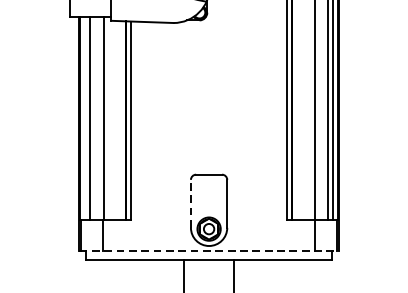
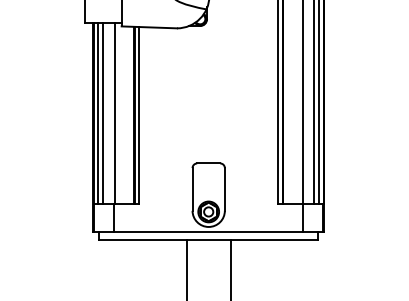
line: (85, 117) -> (98, 112), added
line: (190, 202) -> (192, 188), dashed -> solid
line: (209, 251) -> (209, 231), dashed -> solid

